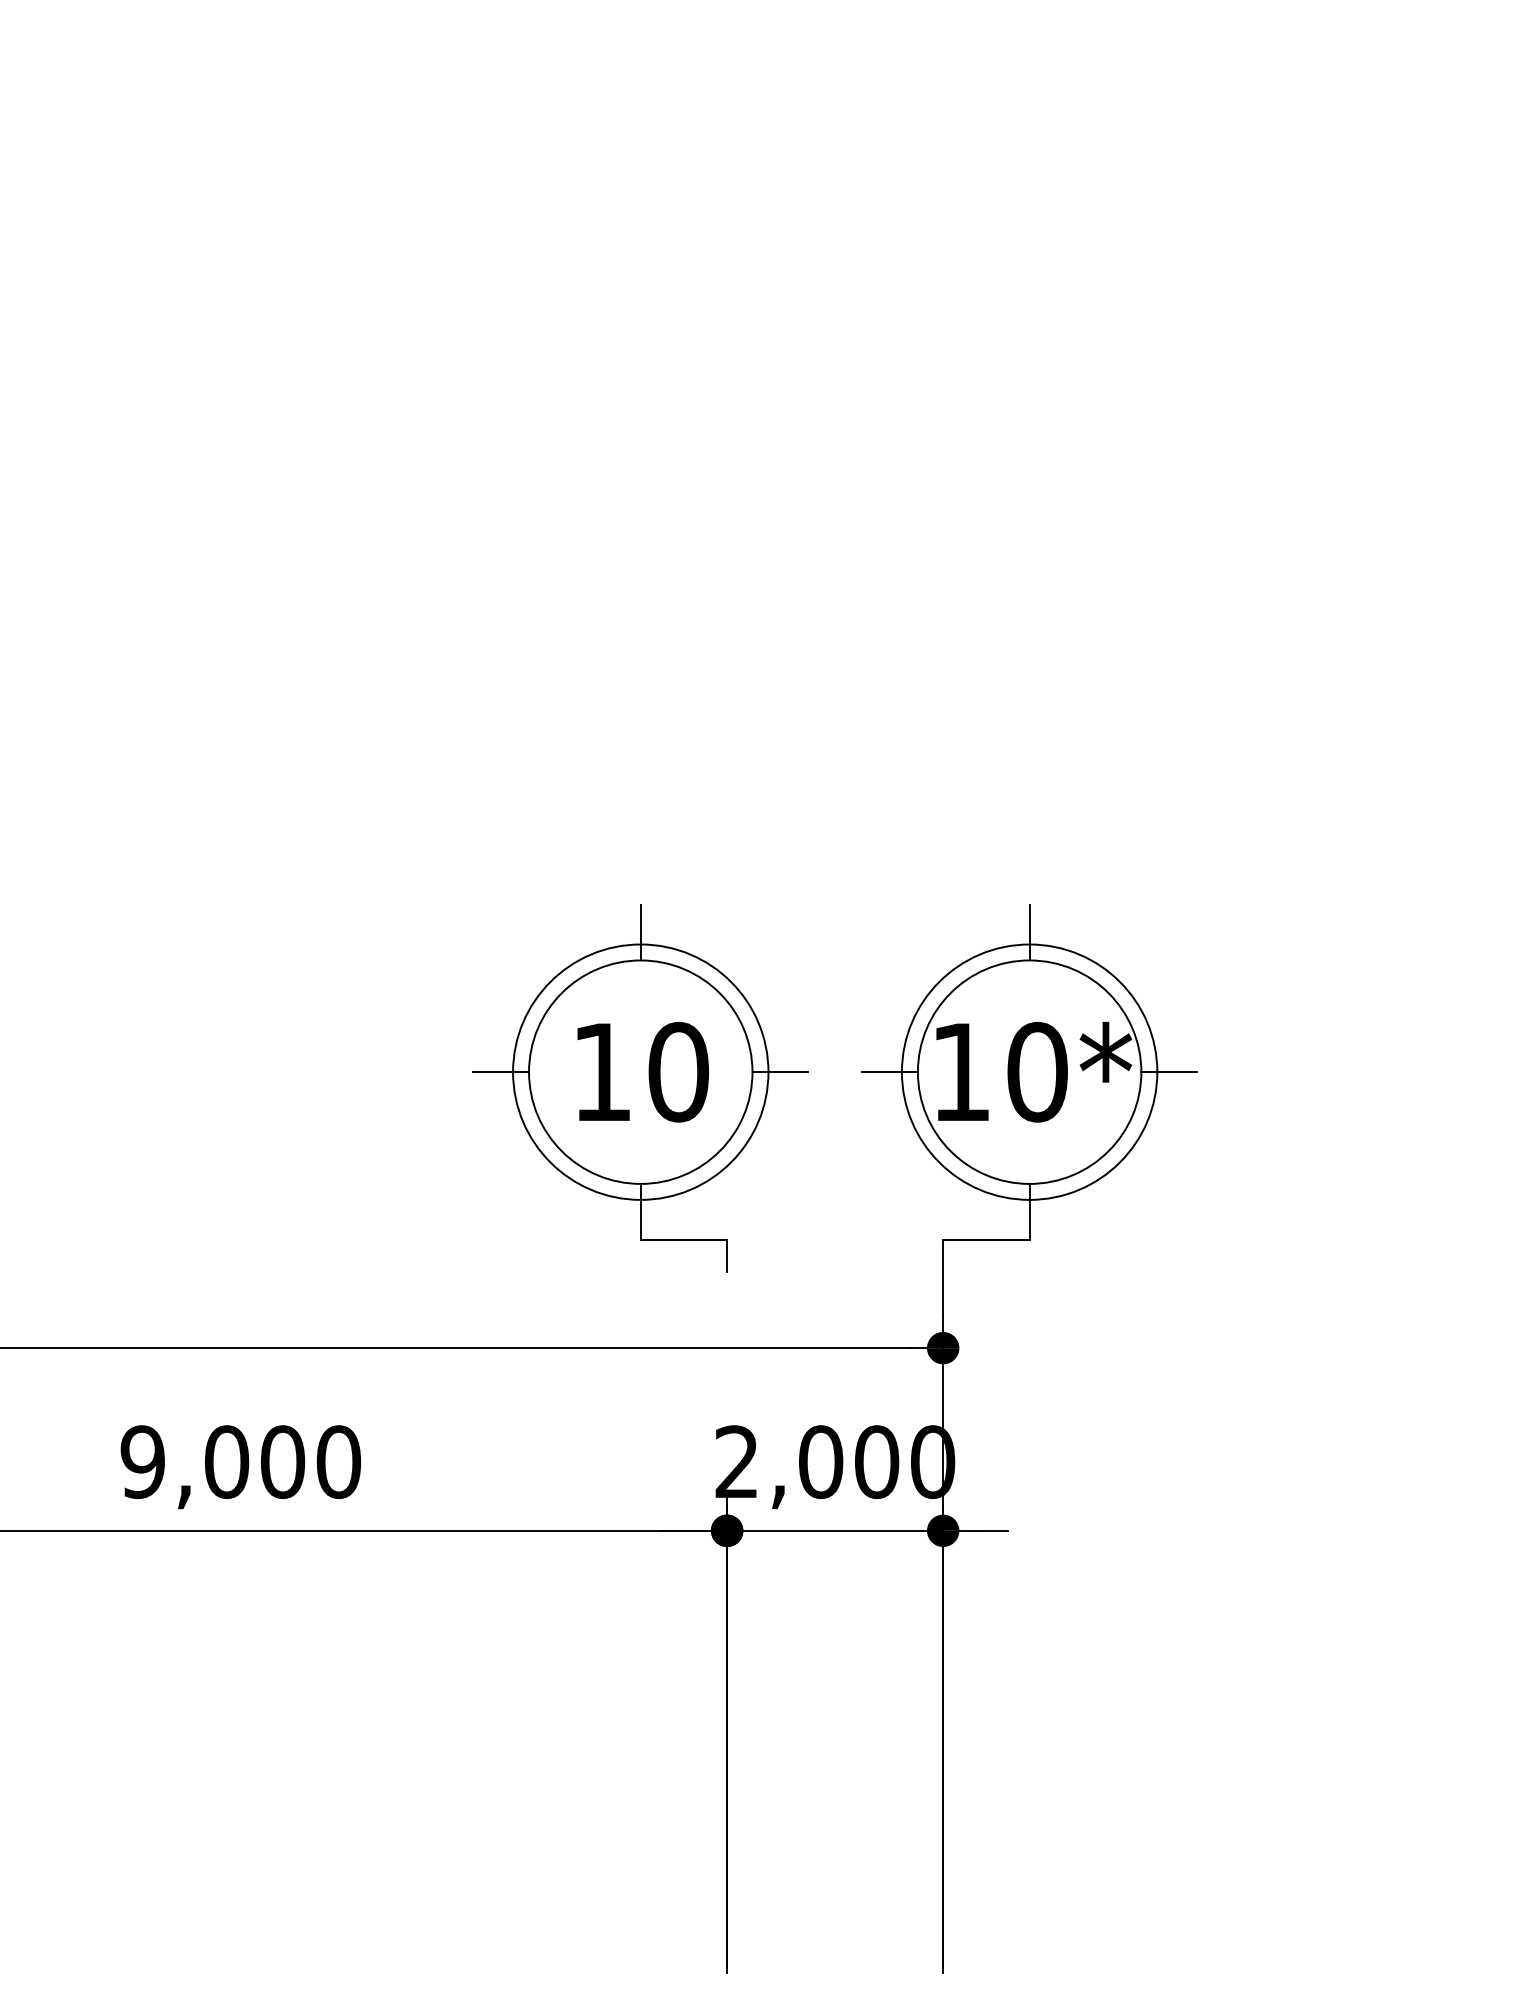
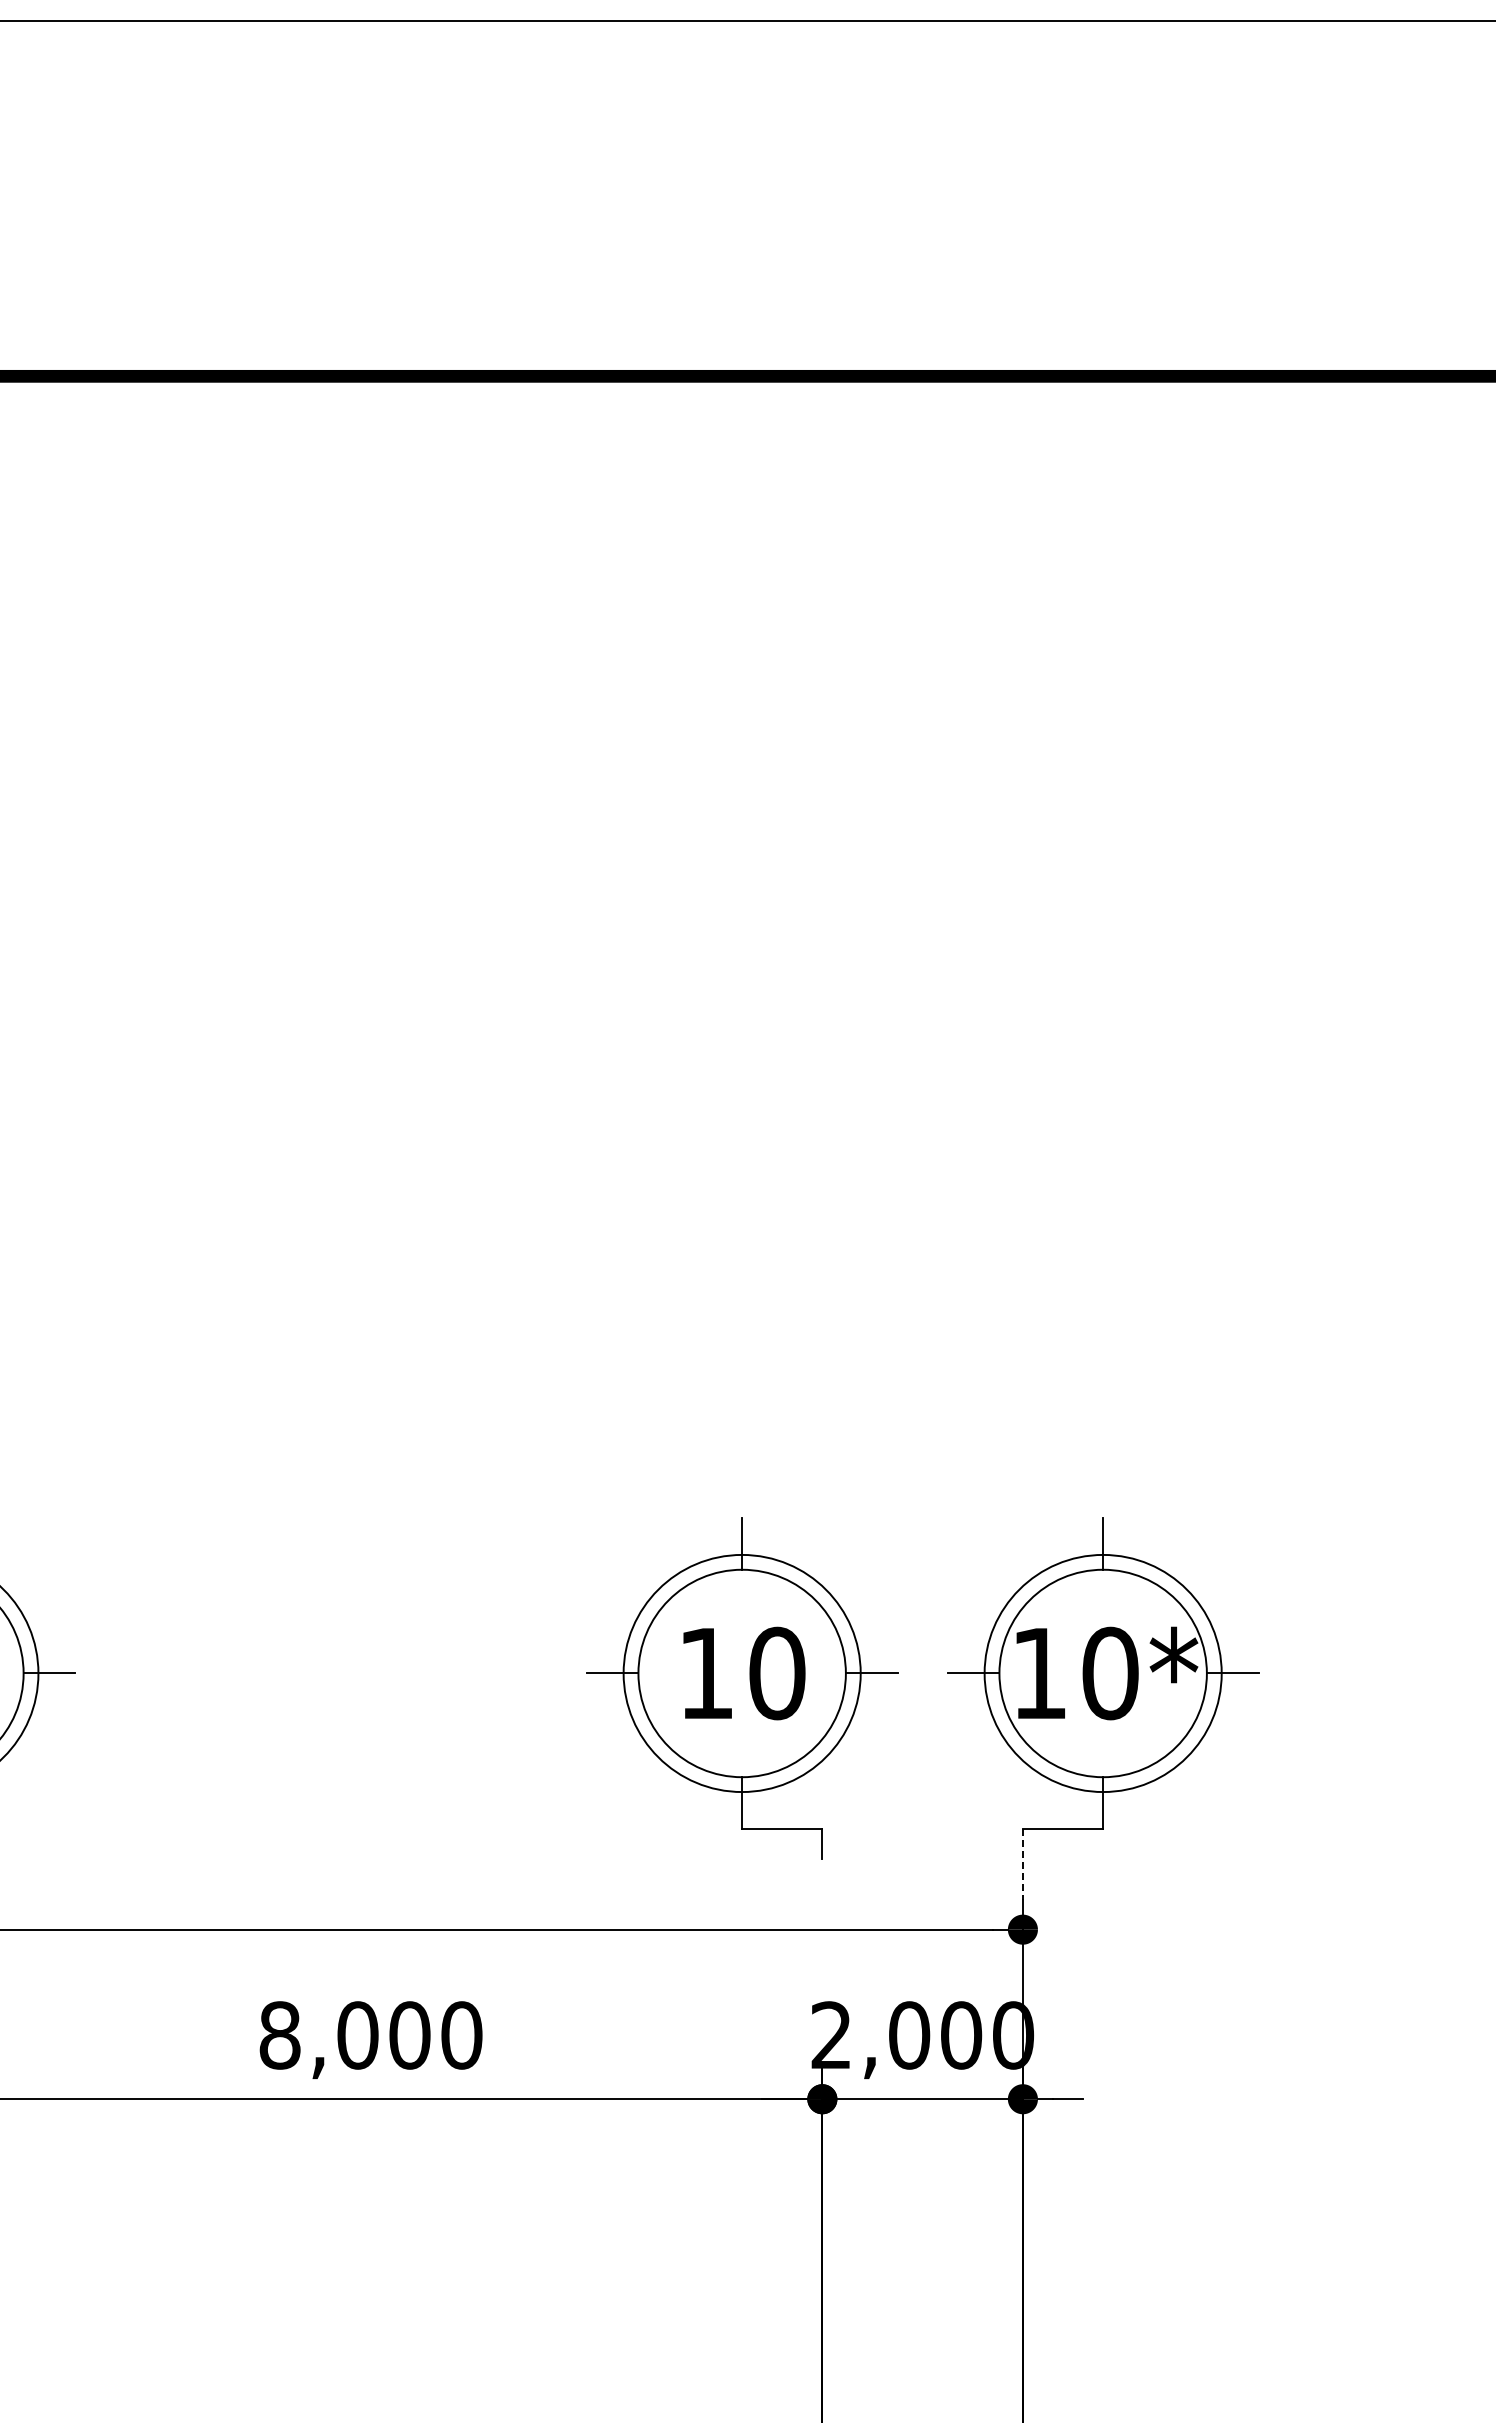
line: (942, 1277) -> (1022, 1864), solid -> dashed
text: (142, 1462) -> (279, 2035), 9,000 -> 8,000

